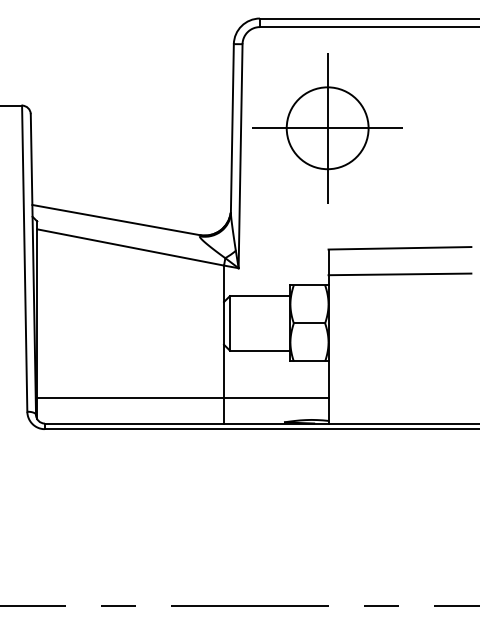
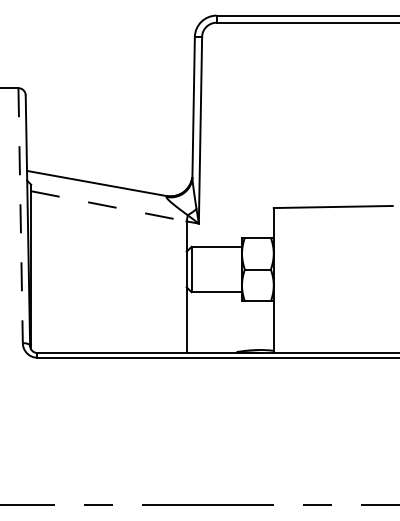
part: (327, 127) -> (272, 106), removed
line: (131, 247) -> (109, 206), solid -> dashed
line: (24, 258) -> (20, 215), solid -> dashed
line: (399, 274) -> (332, 228), removed
line: (182, 397) -> (152, 331), removed

